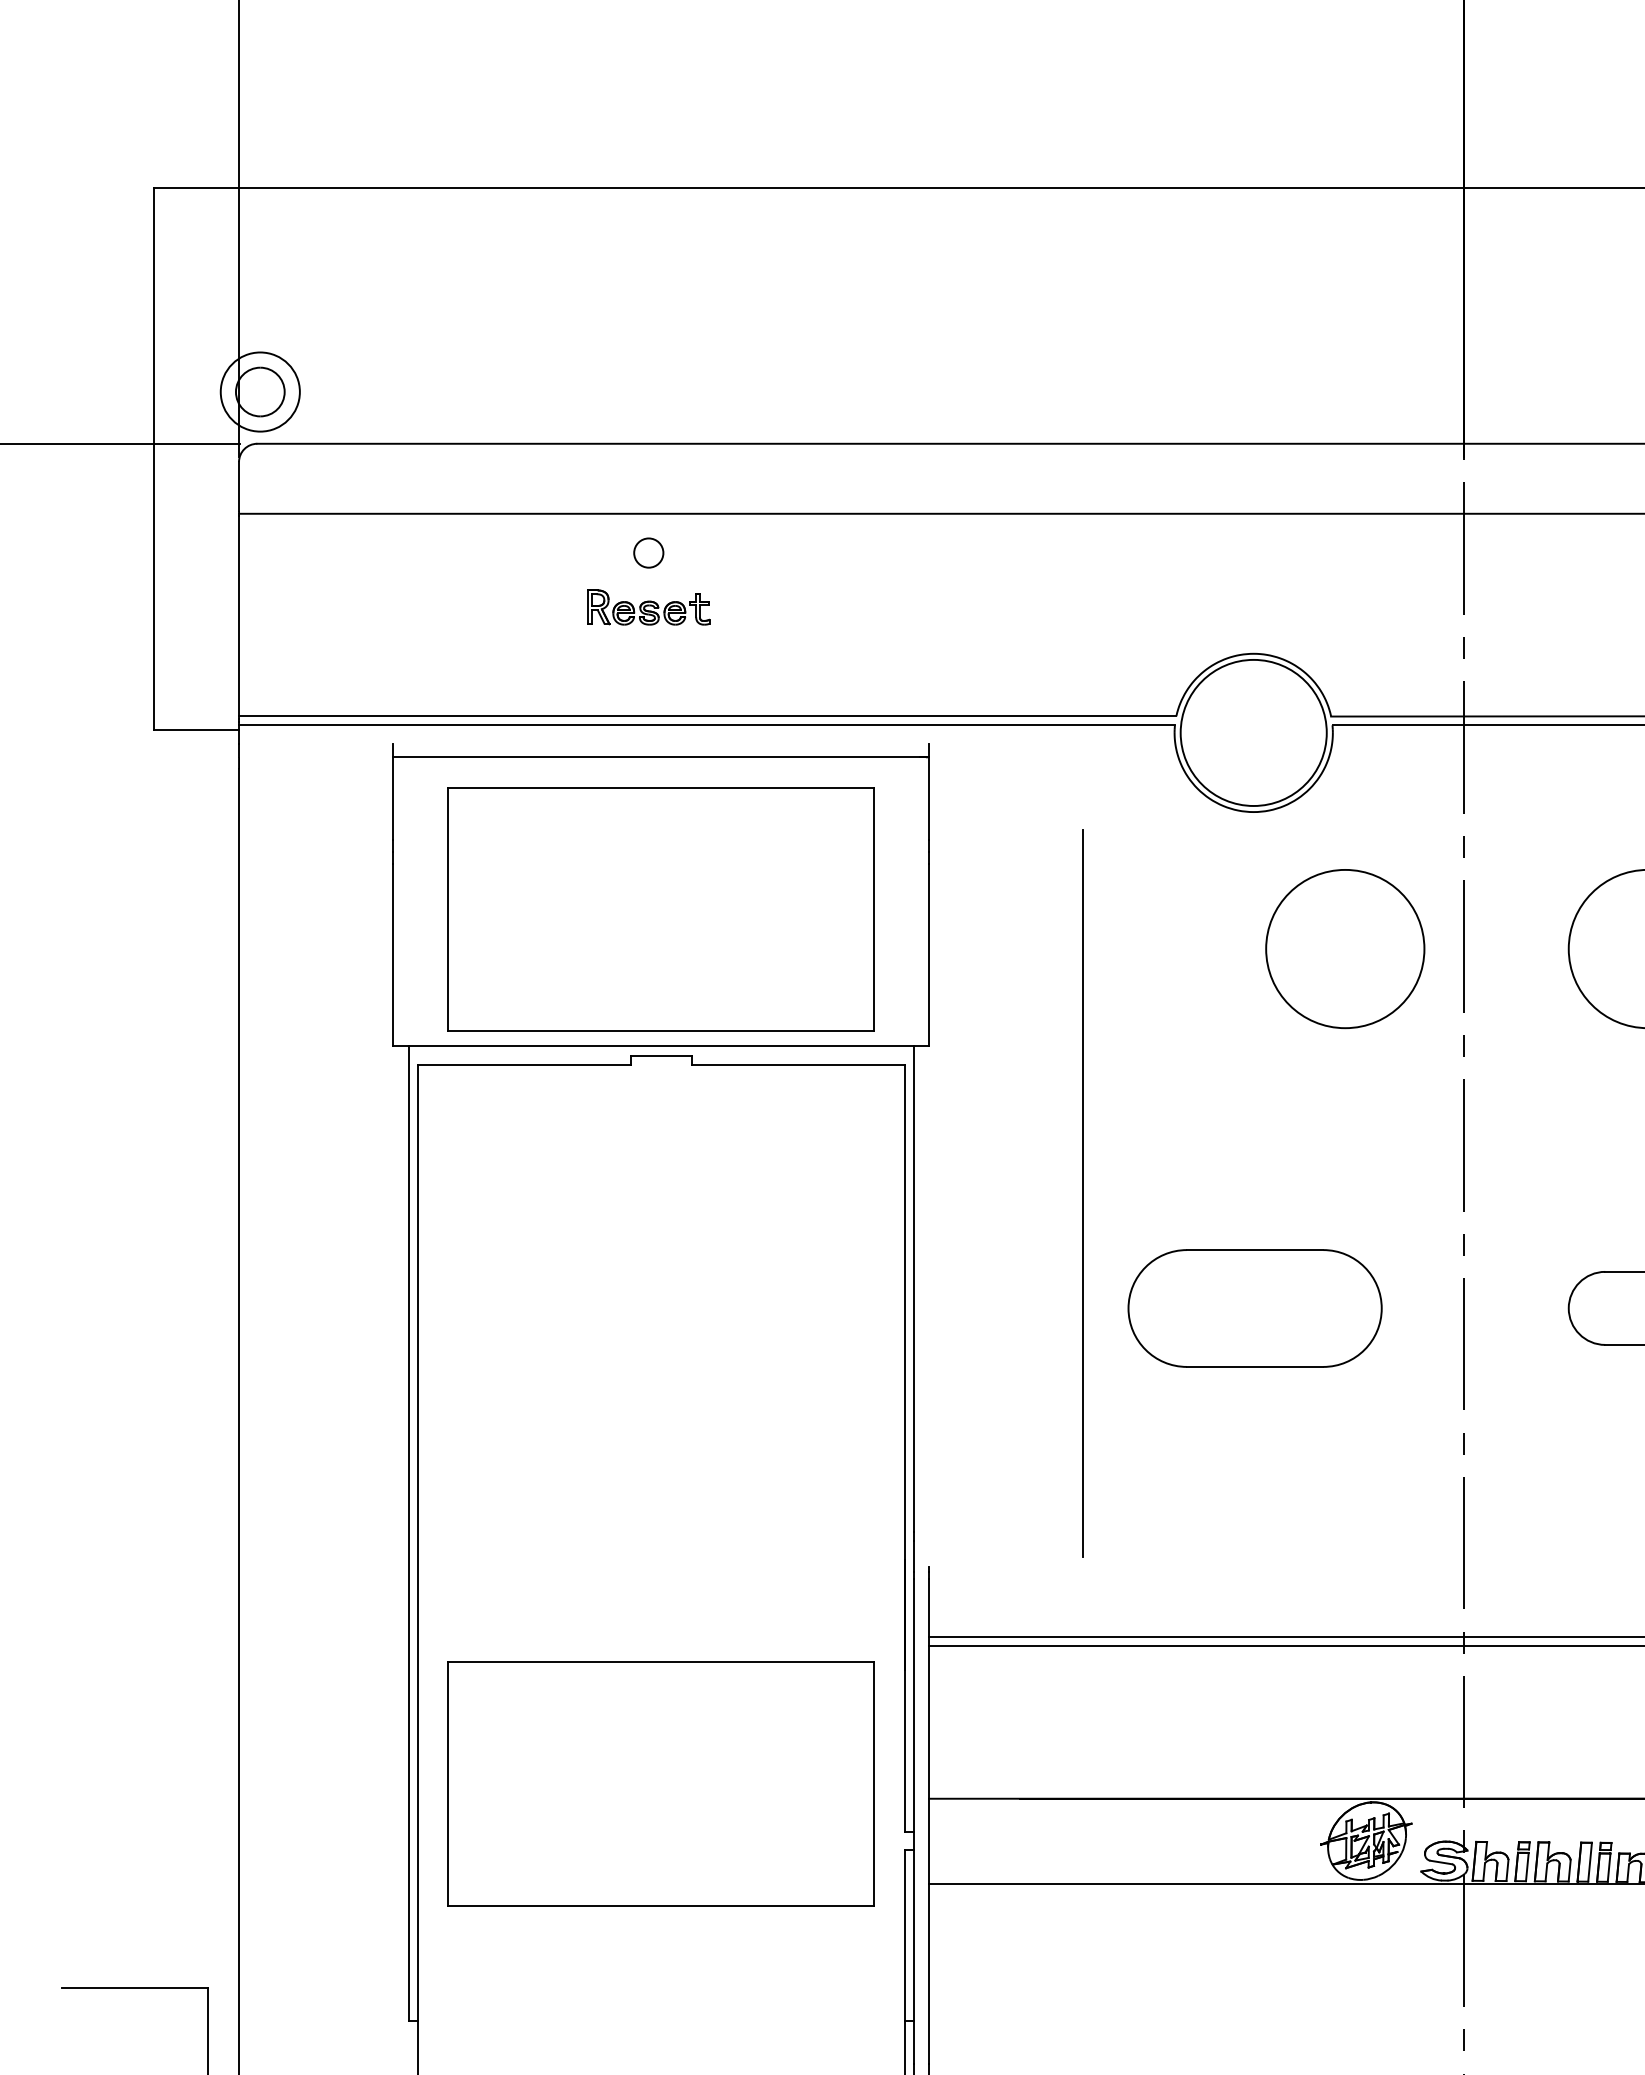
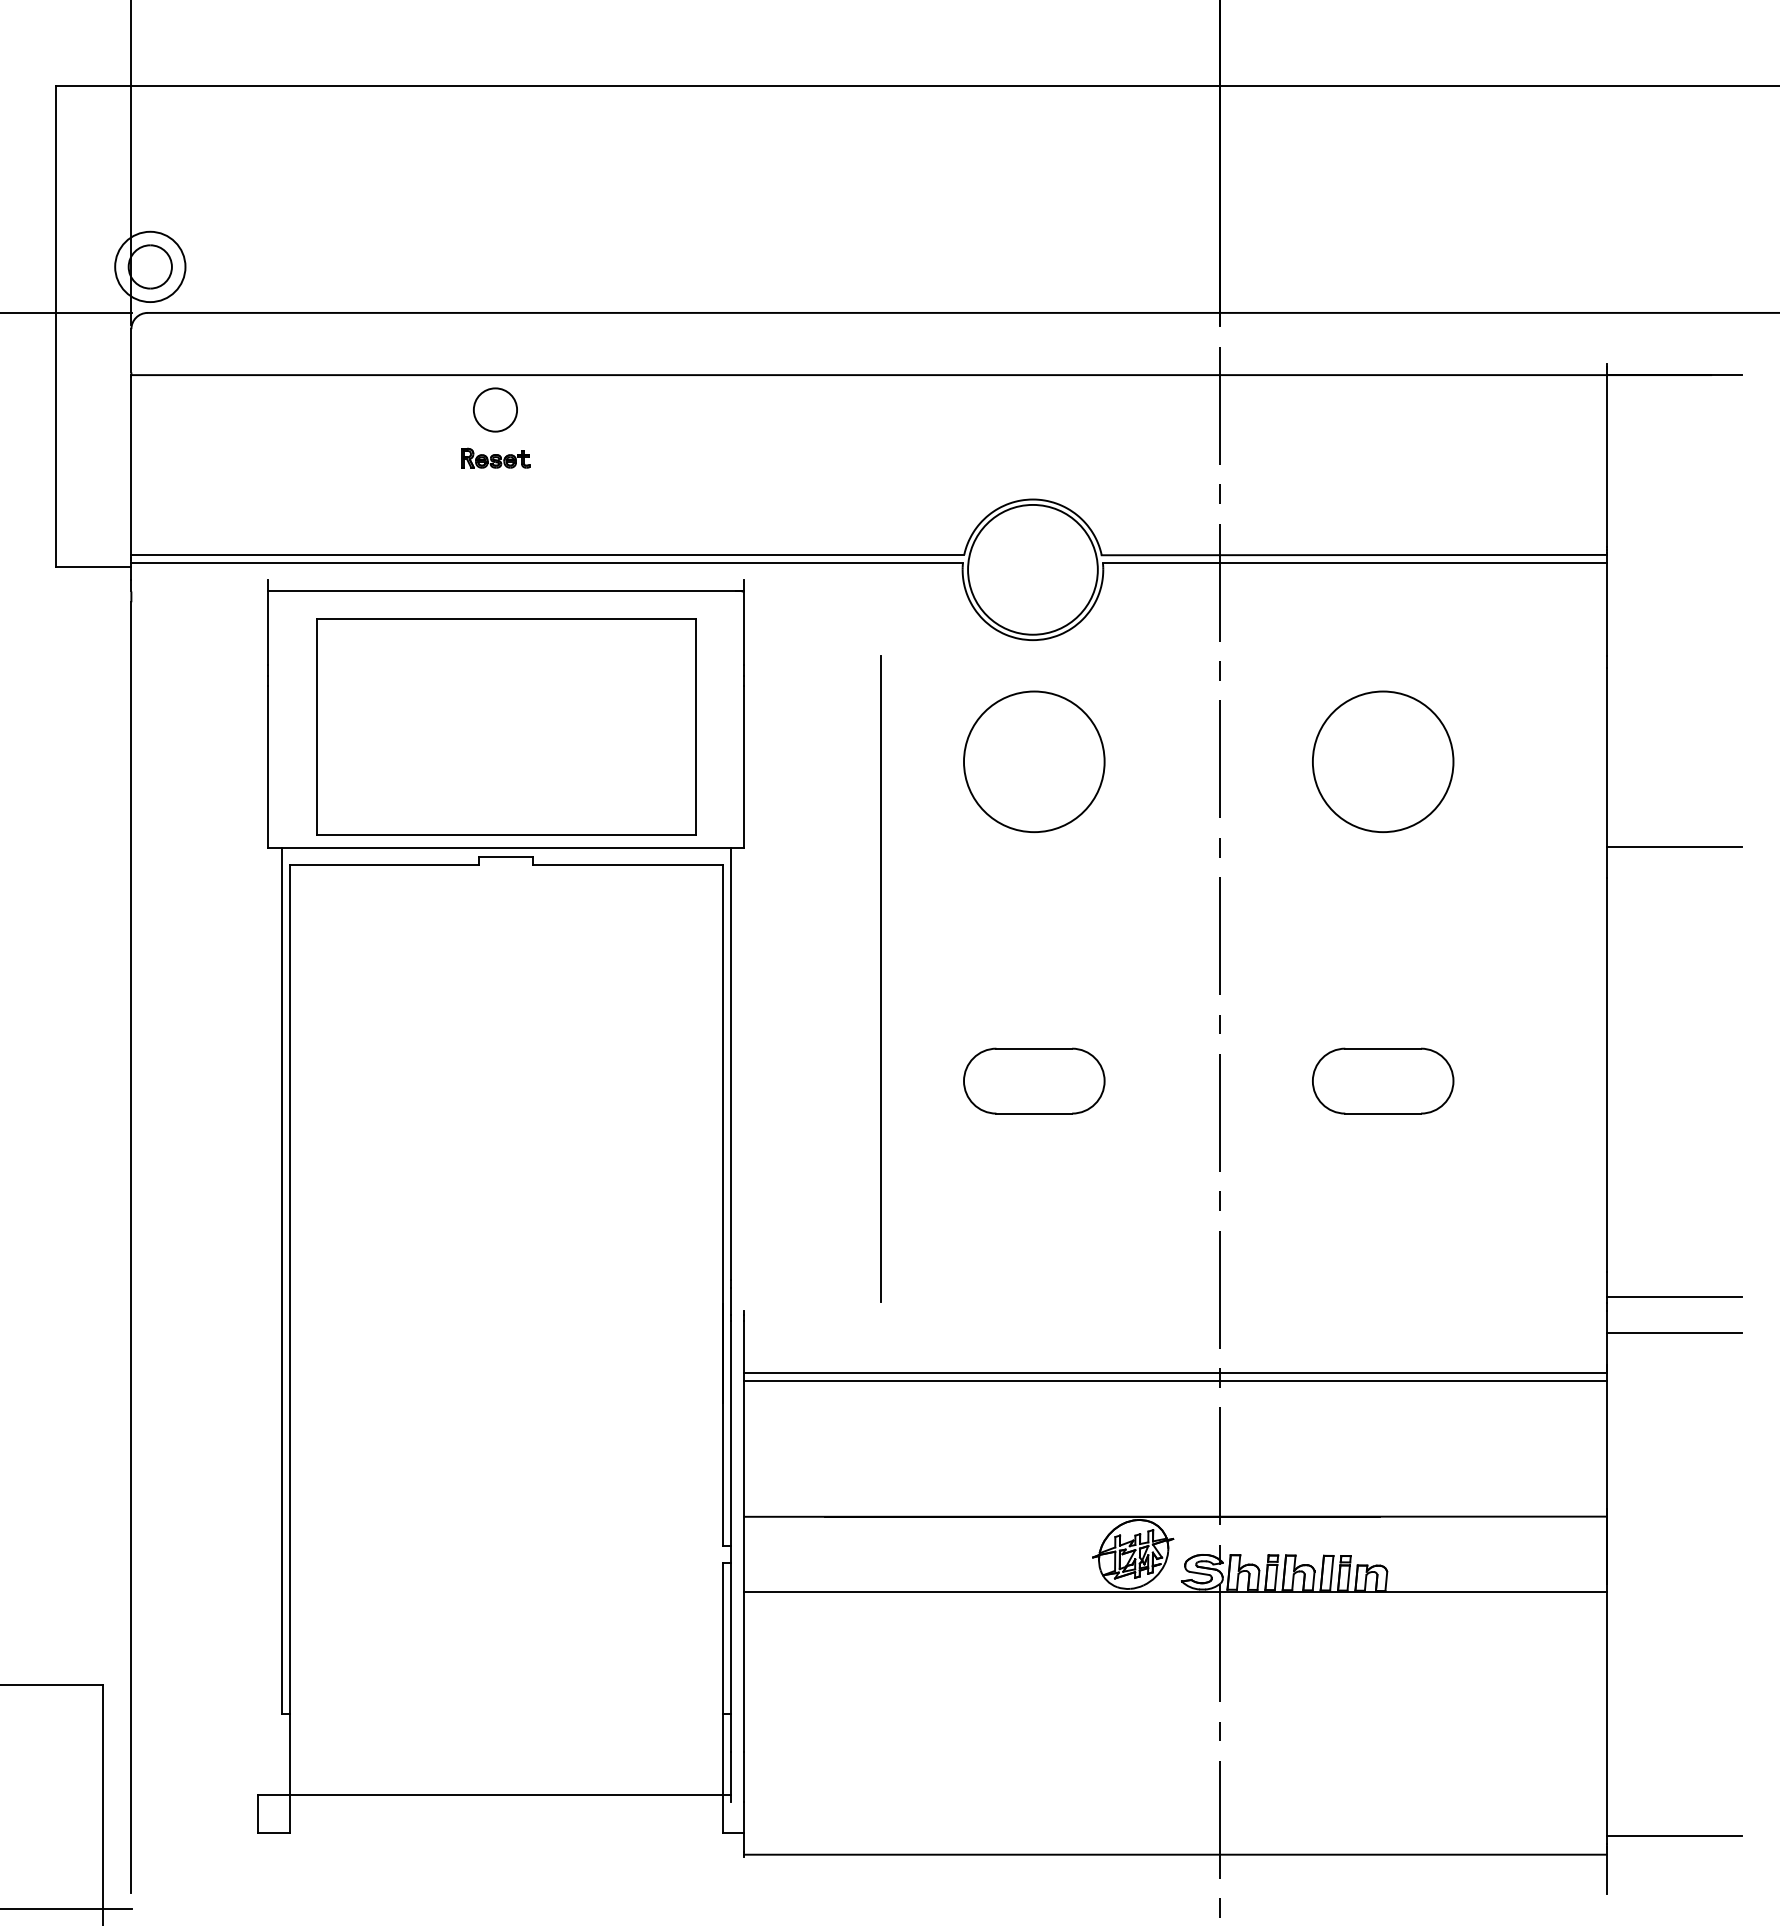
circle: (648, 552) -> (495, 409), size x1.67
part: (648, 606) -> (495, 457), size x0.62
circle: (1345, 948) -> (1034, 761), moved
part: (1255, 1307) -> (1034, 1080), size x0.62
part: (661, 1783) -> (506, 1503), removed

